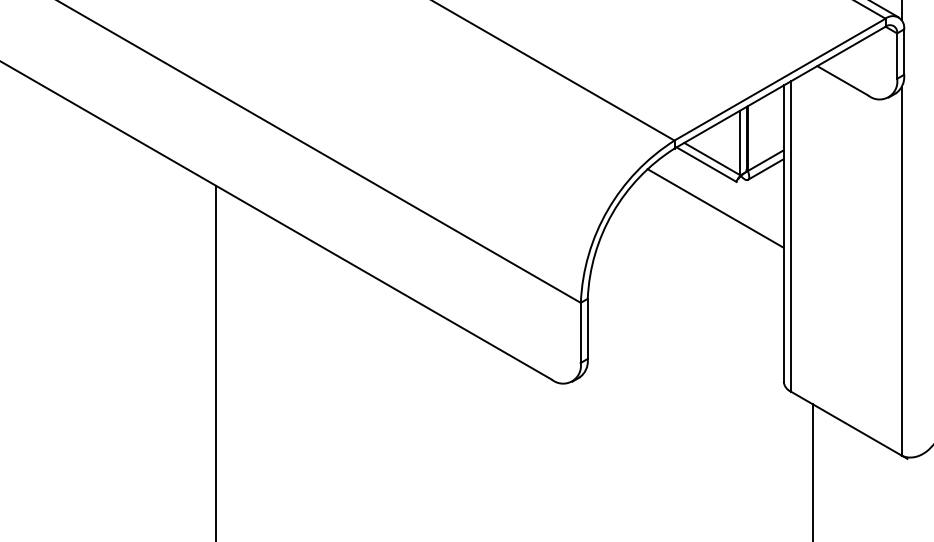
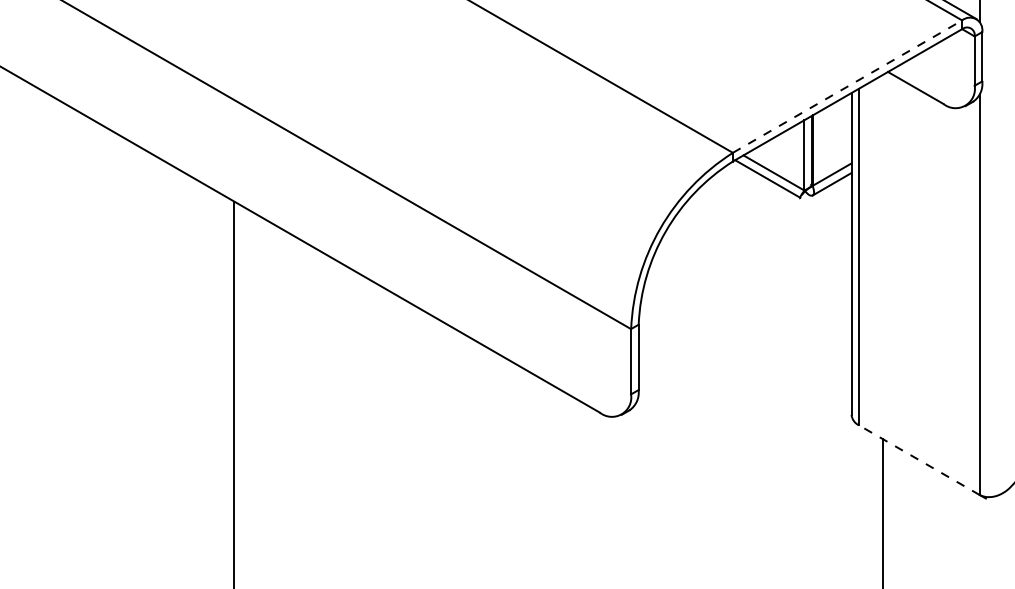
line: (780, 79) -> (848, 86), solid -> dashed
line: (715, 208) -> (777, 226), removed
line: (845, 423) -> (918, 460), solid -> dashed

